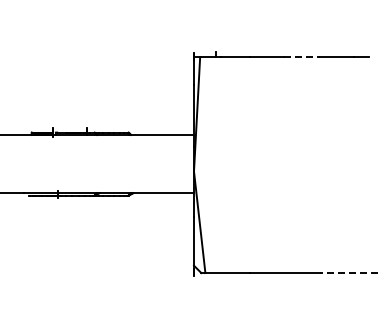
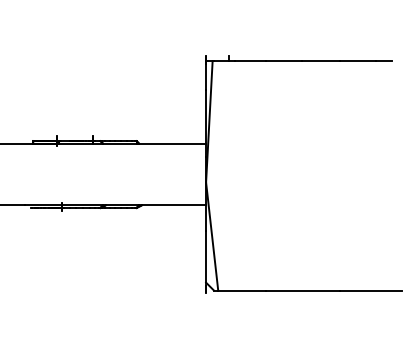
line: (301, 57) -> (320, 61), dashed -> solid
line: (348, 273) -> (370, 290), dashed -> solid

